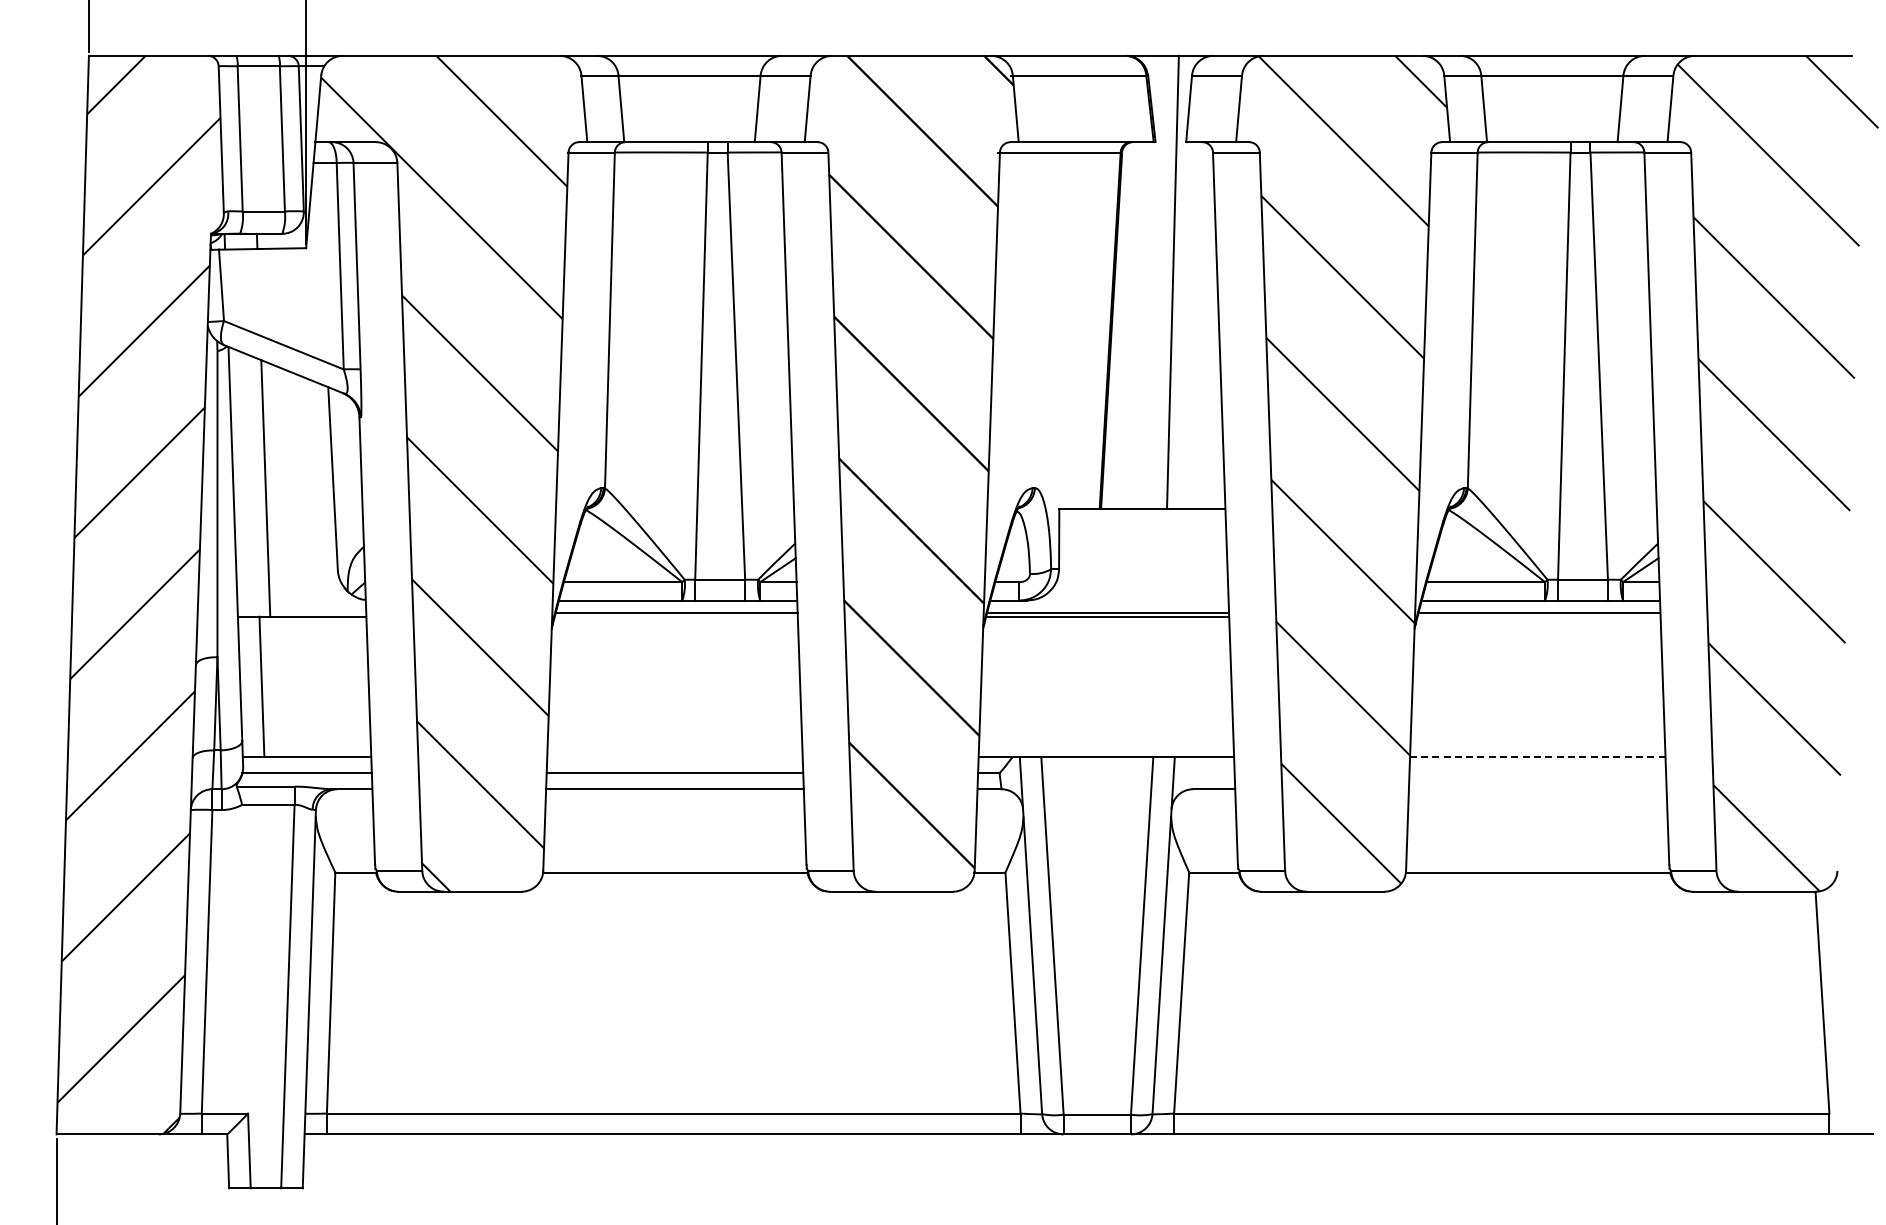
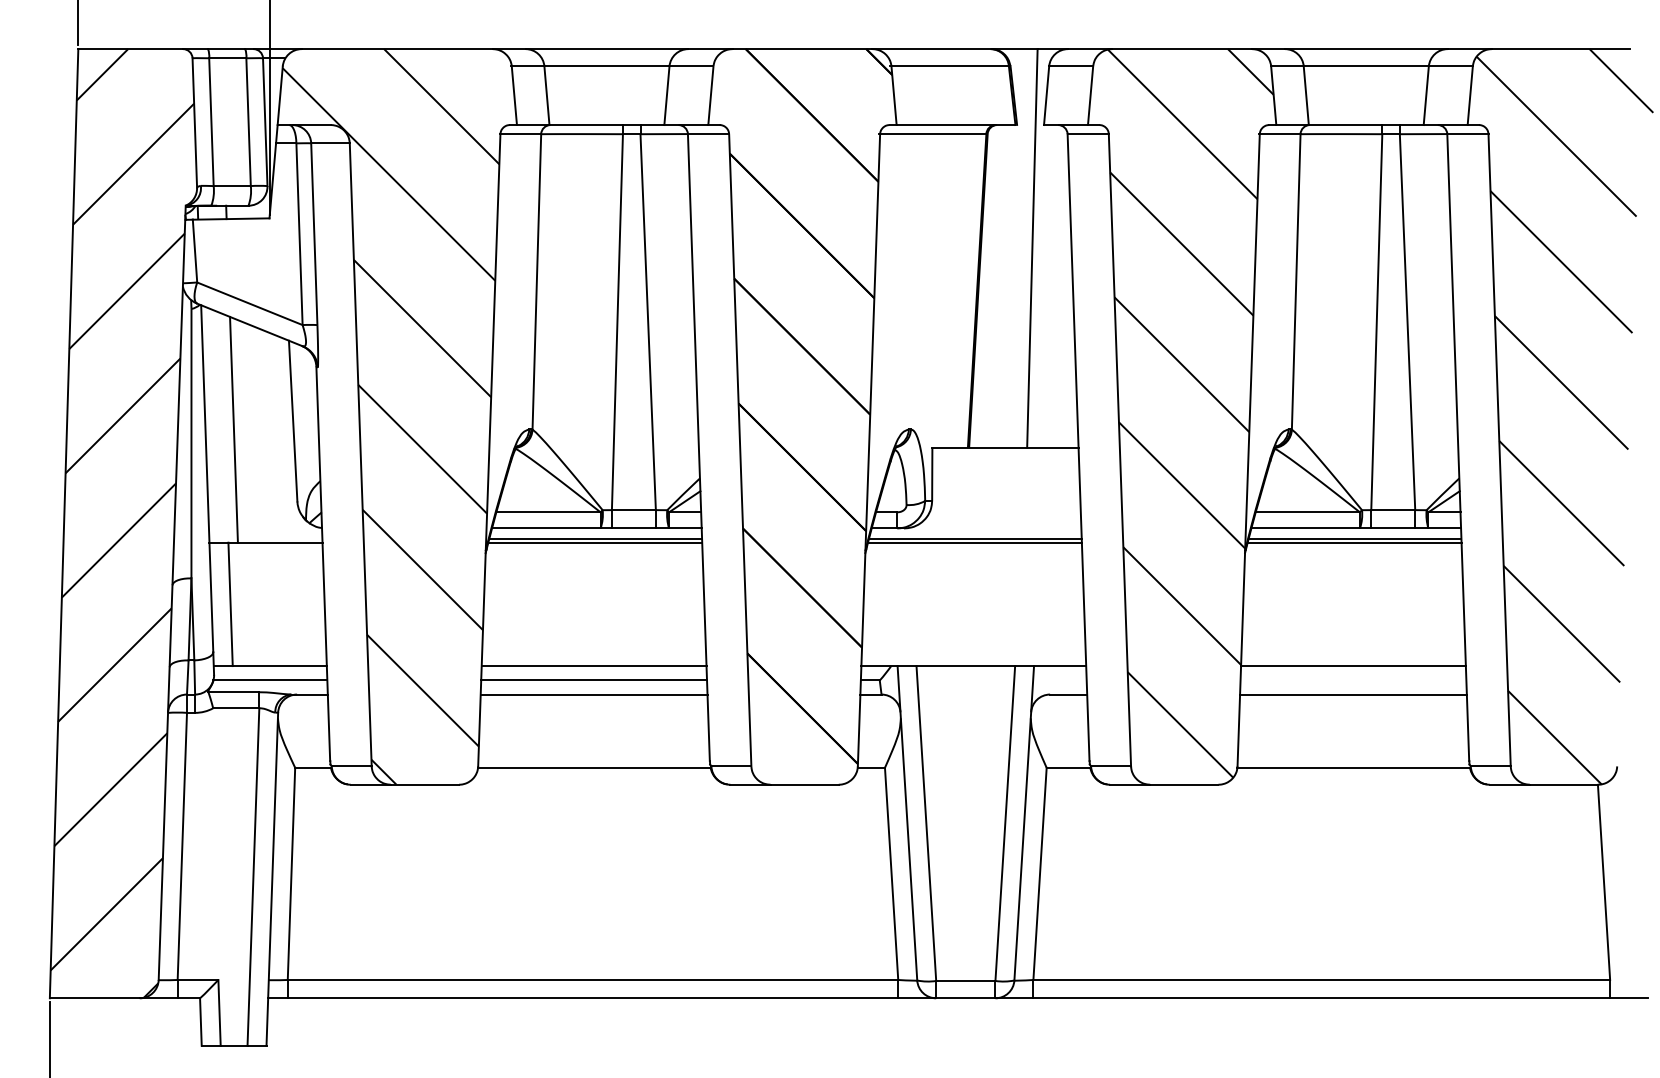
line: (675, 616) -> (594, 542), added
line: (1538, 616) -> (1354, 542), added
line: (674, 756) -> (593, 665), added
line: (1537, 756) -> (1353, 665), dashed -> solid
line: (1537, 789) -> (1353, 694), added

